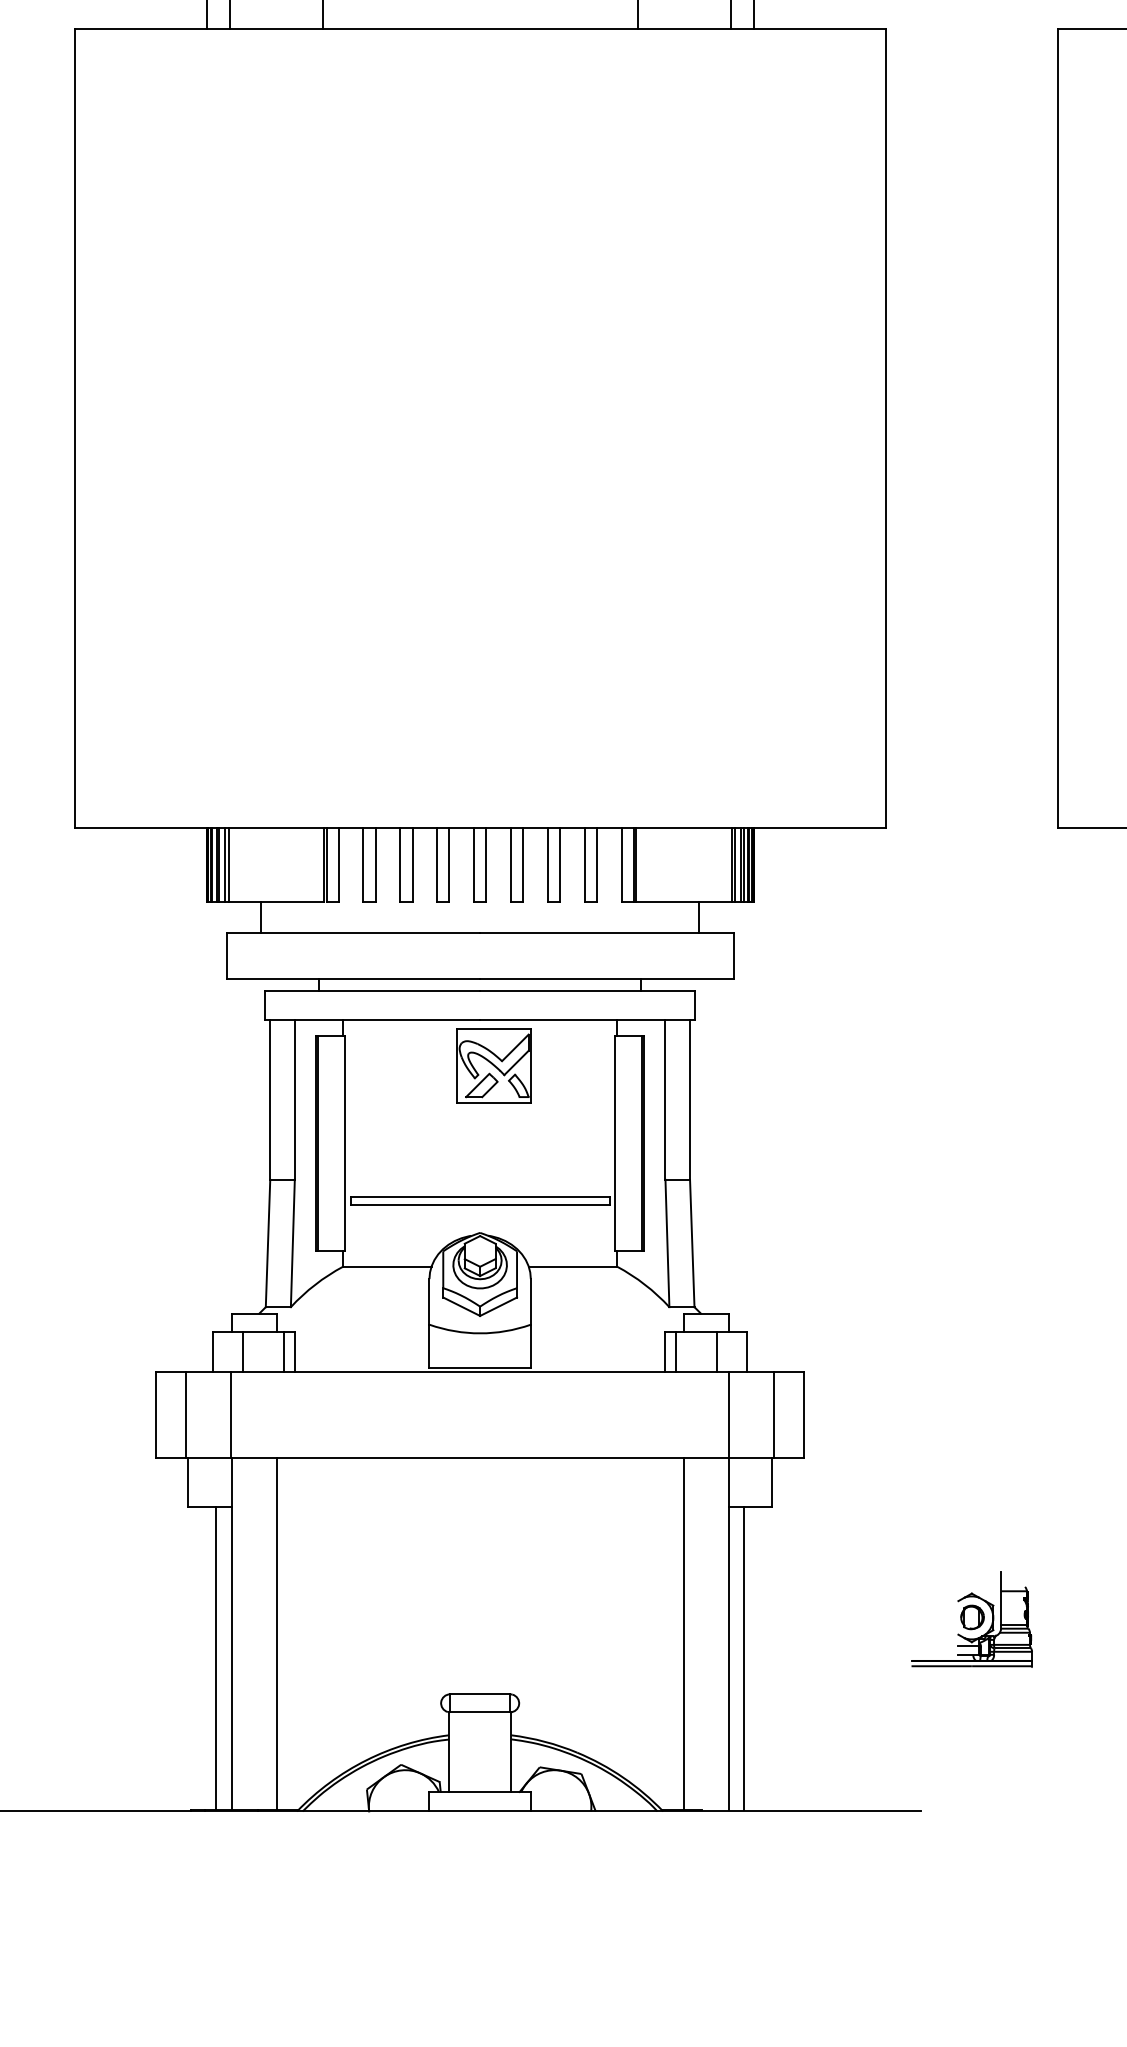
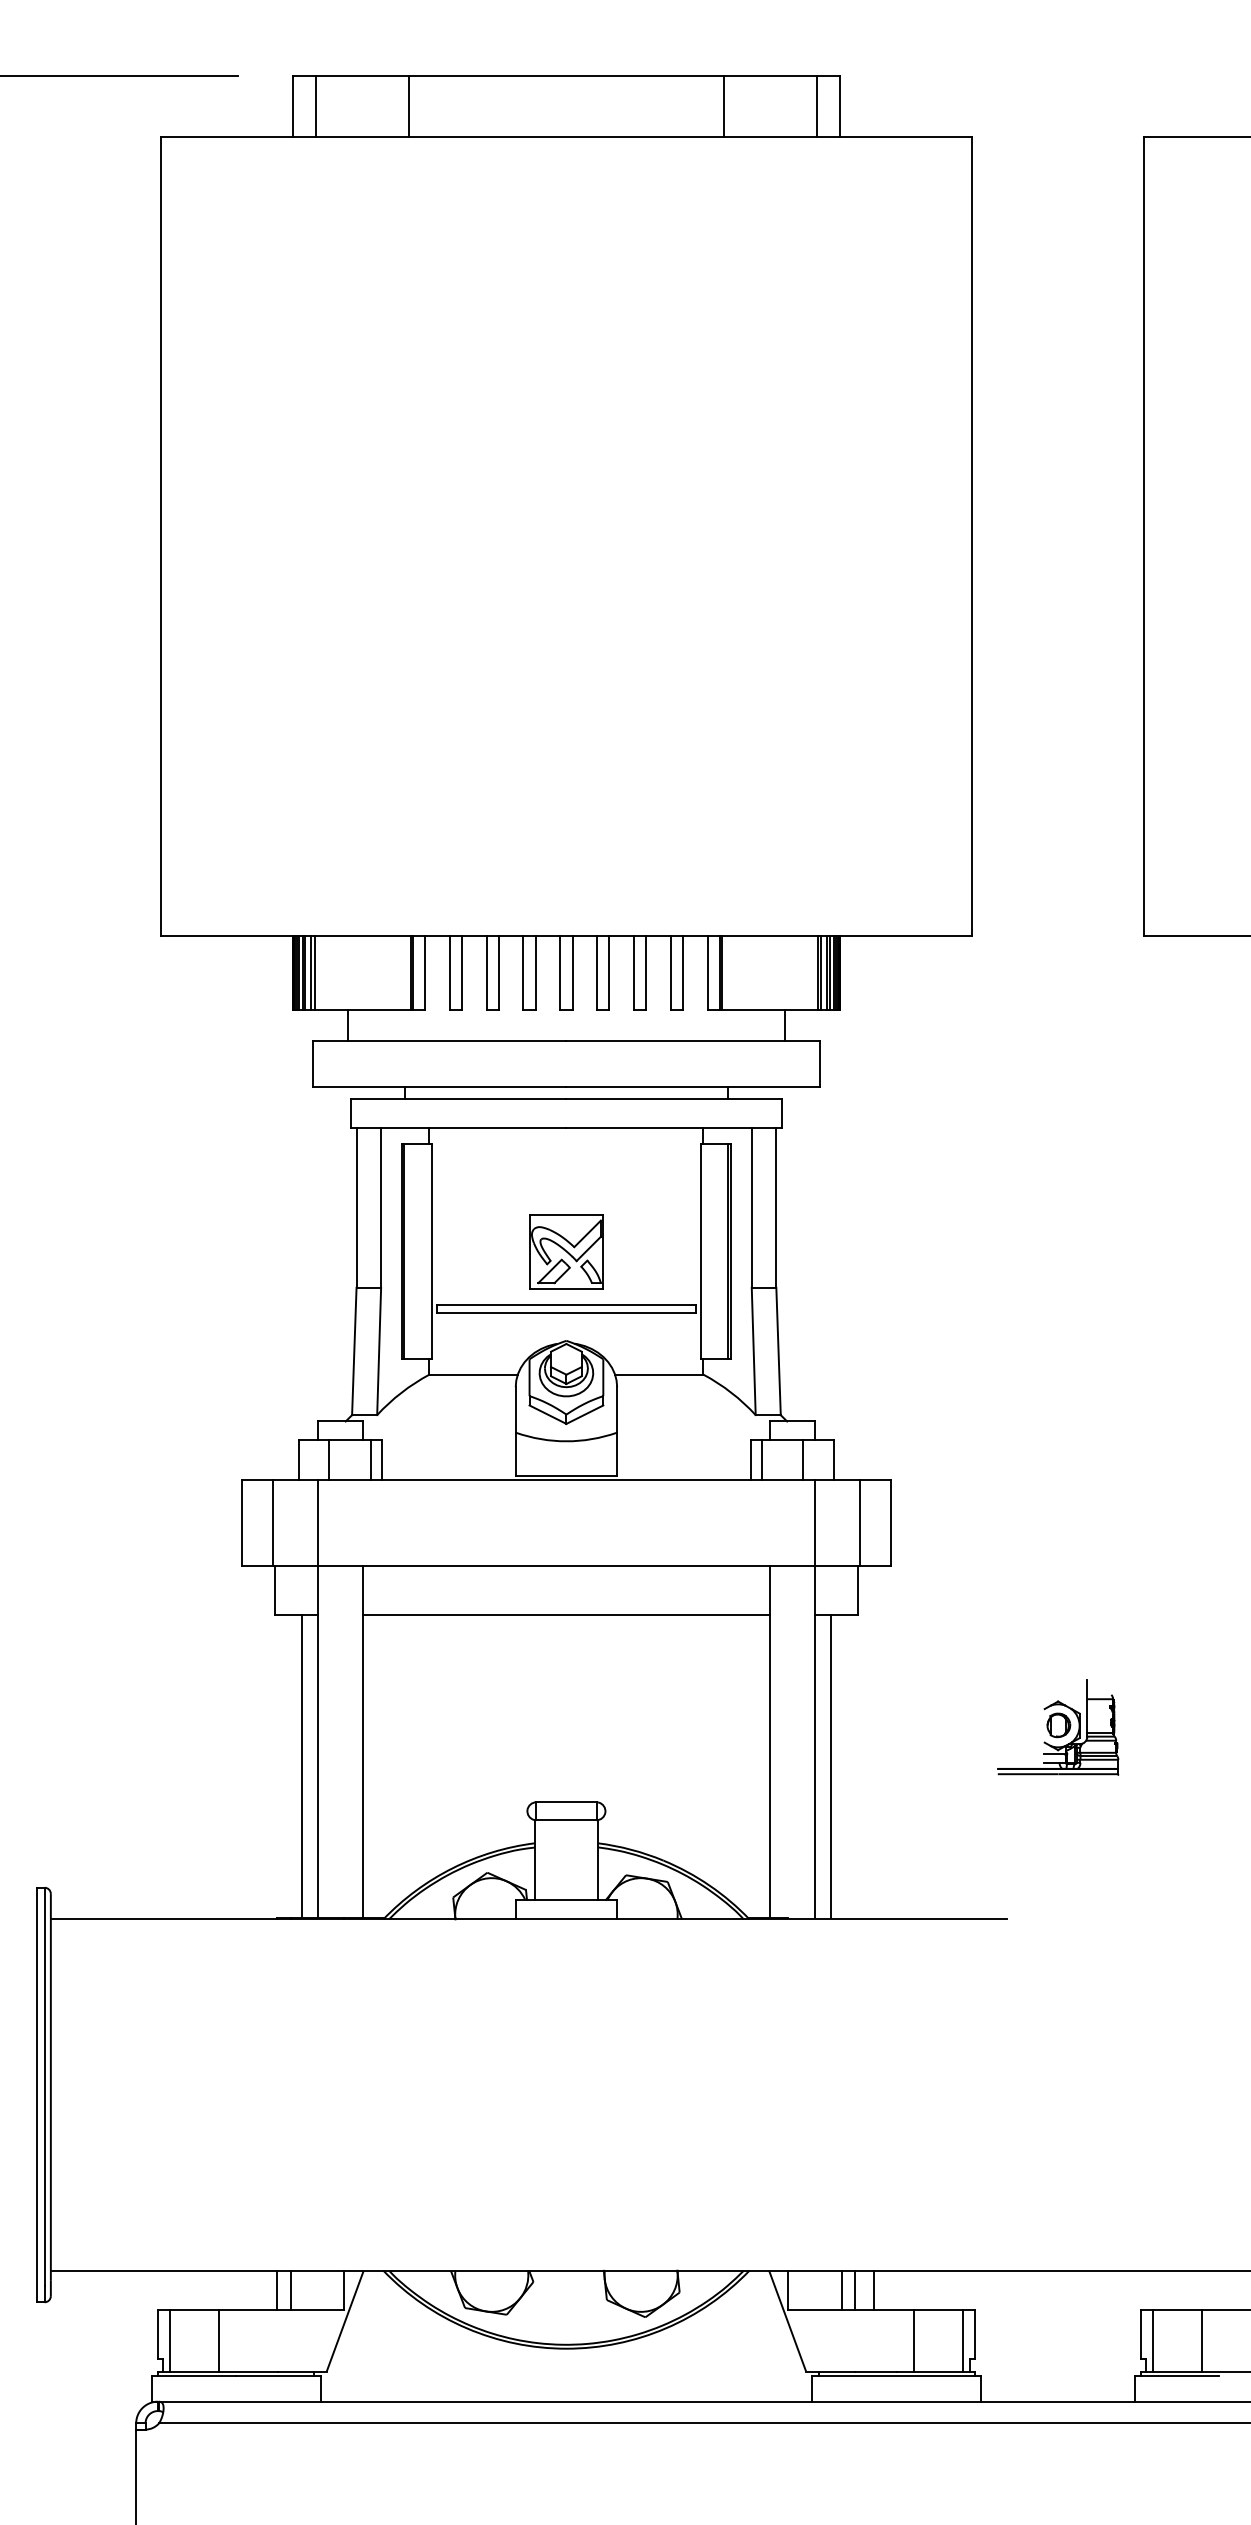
part: (494, 1065) -> (566, 1251), moved
line: (480, 1507) -> (566, 1615), added

